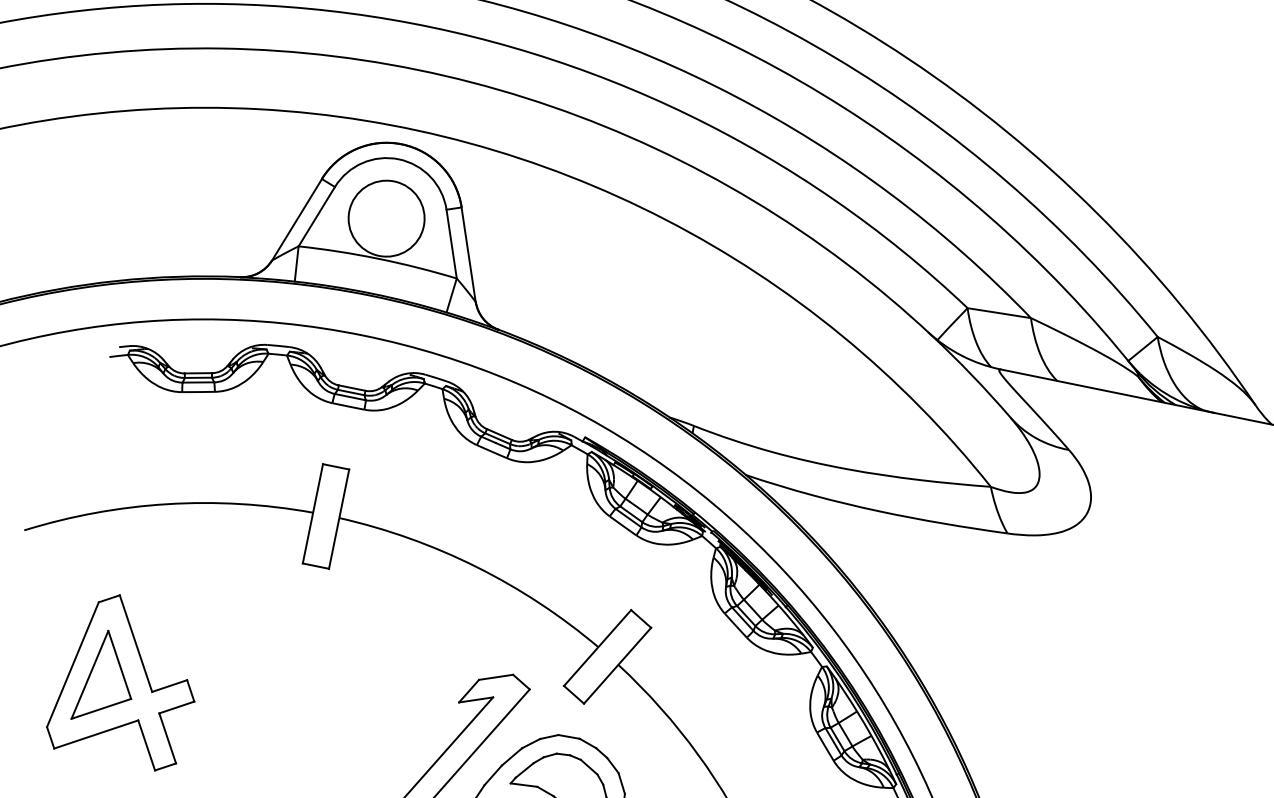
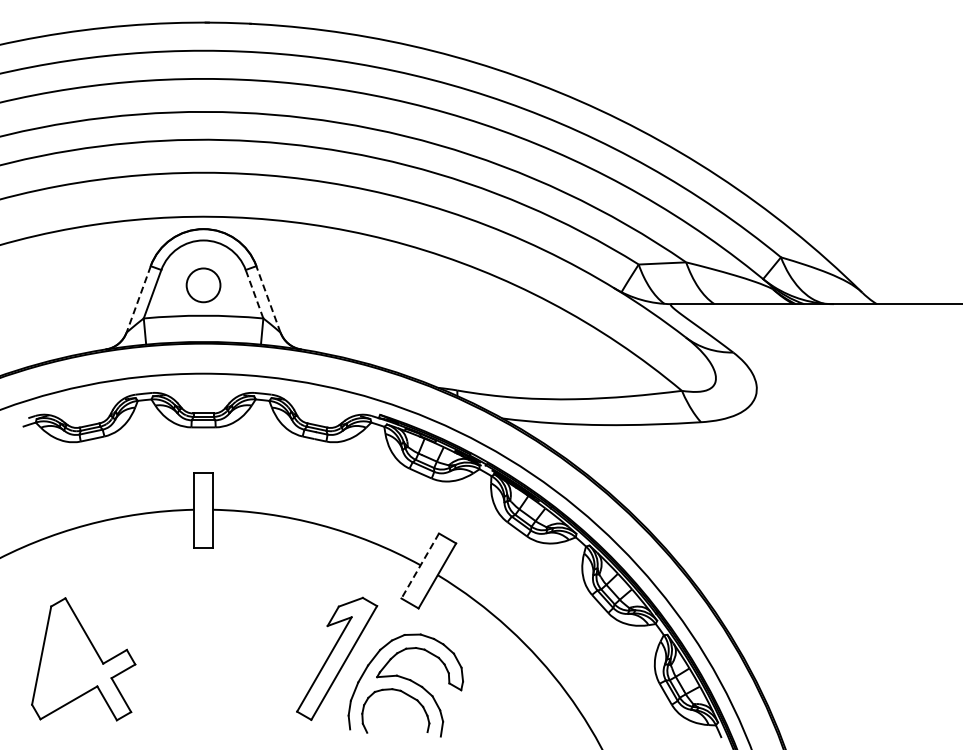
circle: (386, 218) -> (203, 285), size x0.6
line: (296, 219) -> (138, 299), solid -> dashed
line: (451, 244) -> (254, 294), solid -> dashed
line: (468, 253) -> (268, 298), solid -> dashed
line: (597, 648) -> (420, 566), solid -> dashed
part: (107, 678) -> (68, 660), removed

